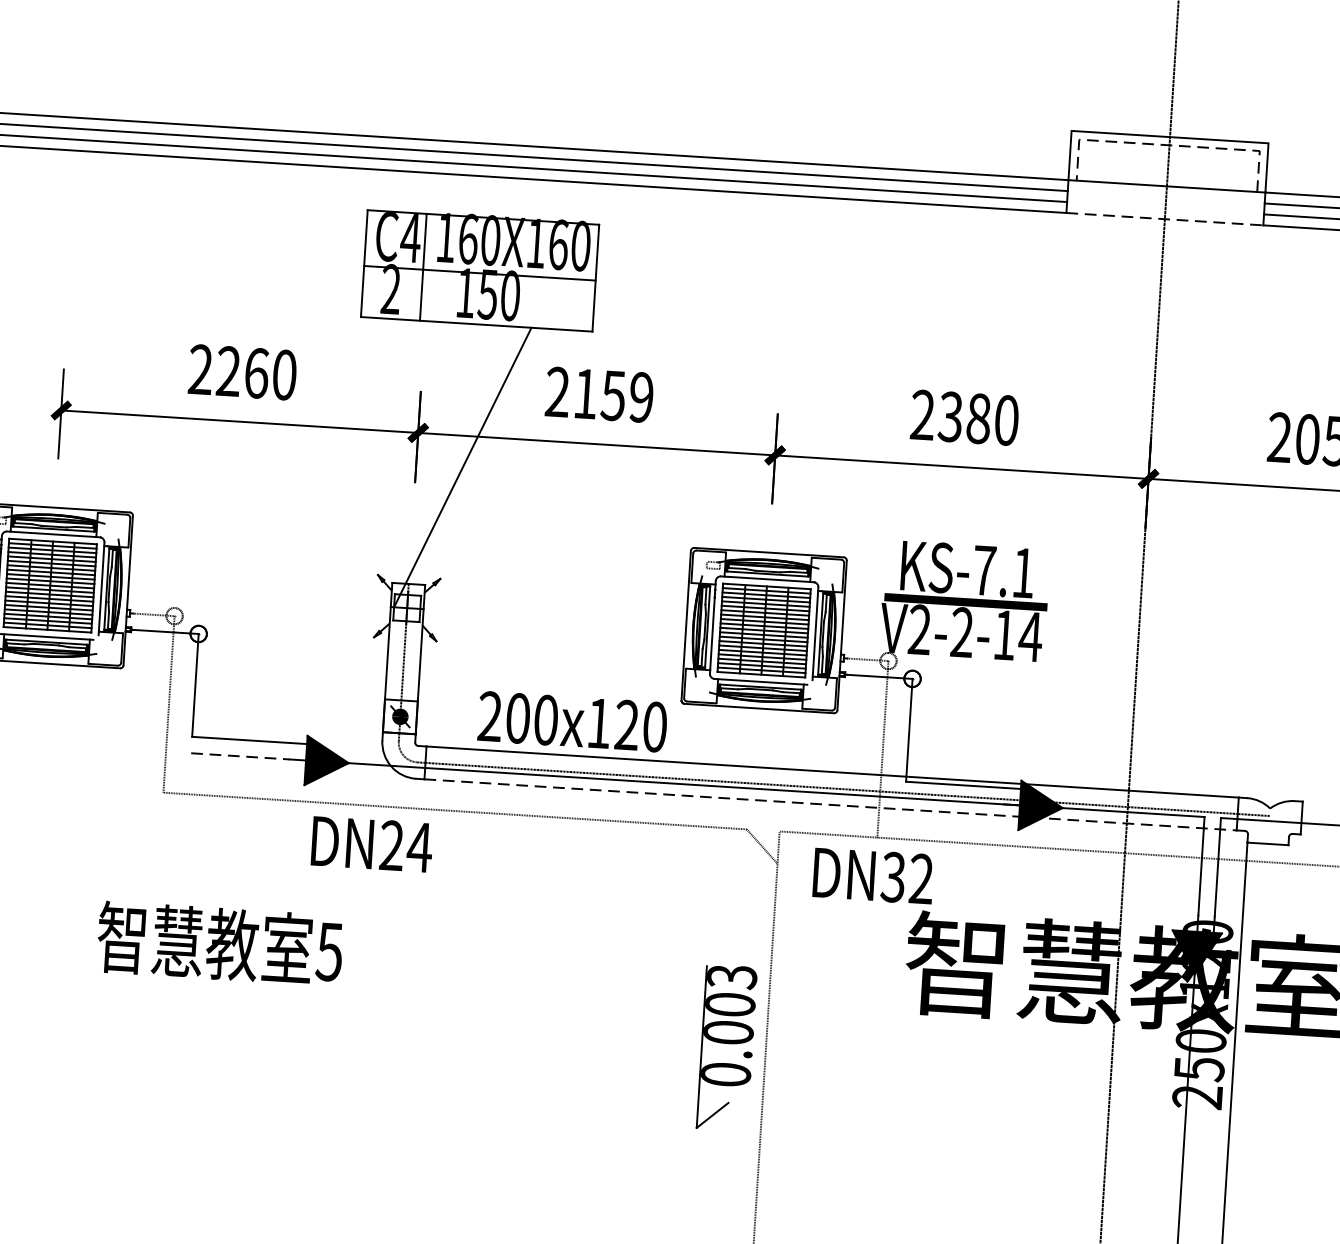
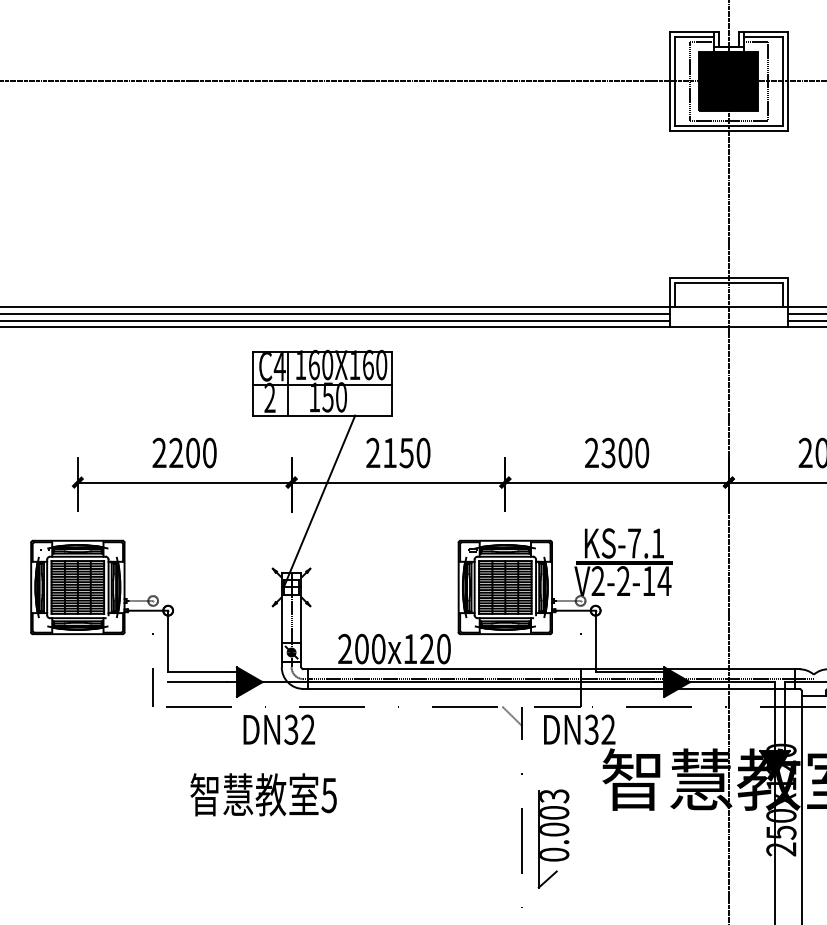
line: (1168, 144) -> (728, 282), dashed -> solid
line: (1164, 219) -> (728, 327), dashed -> solid
text: (257, 372) -> (193, 452), 2260 -> 2200
text: (641, 398) -> (423, 453), 2159 -> 2150
text: (979, 417) -> (625, 452), 2380 -> 2300
line: (241, 757) -> (198, 682), dashed -> solid
line: (832, 804) -> (552, 688), dashed -> solid
text: (405, 846) -> (299, 729), DN24 -> DN32
text: (219, 943) -> (263, 794), moved
part: (726, 1047) -> (553, 838), moved

